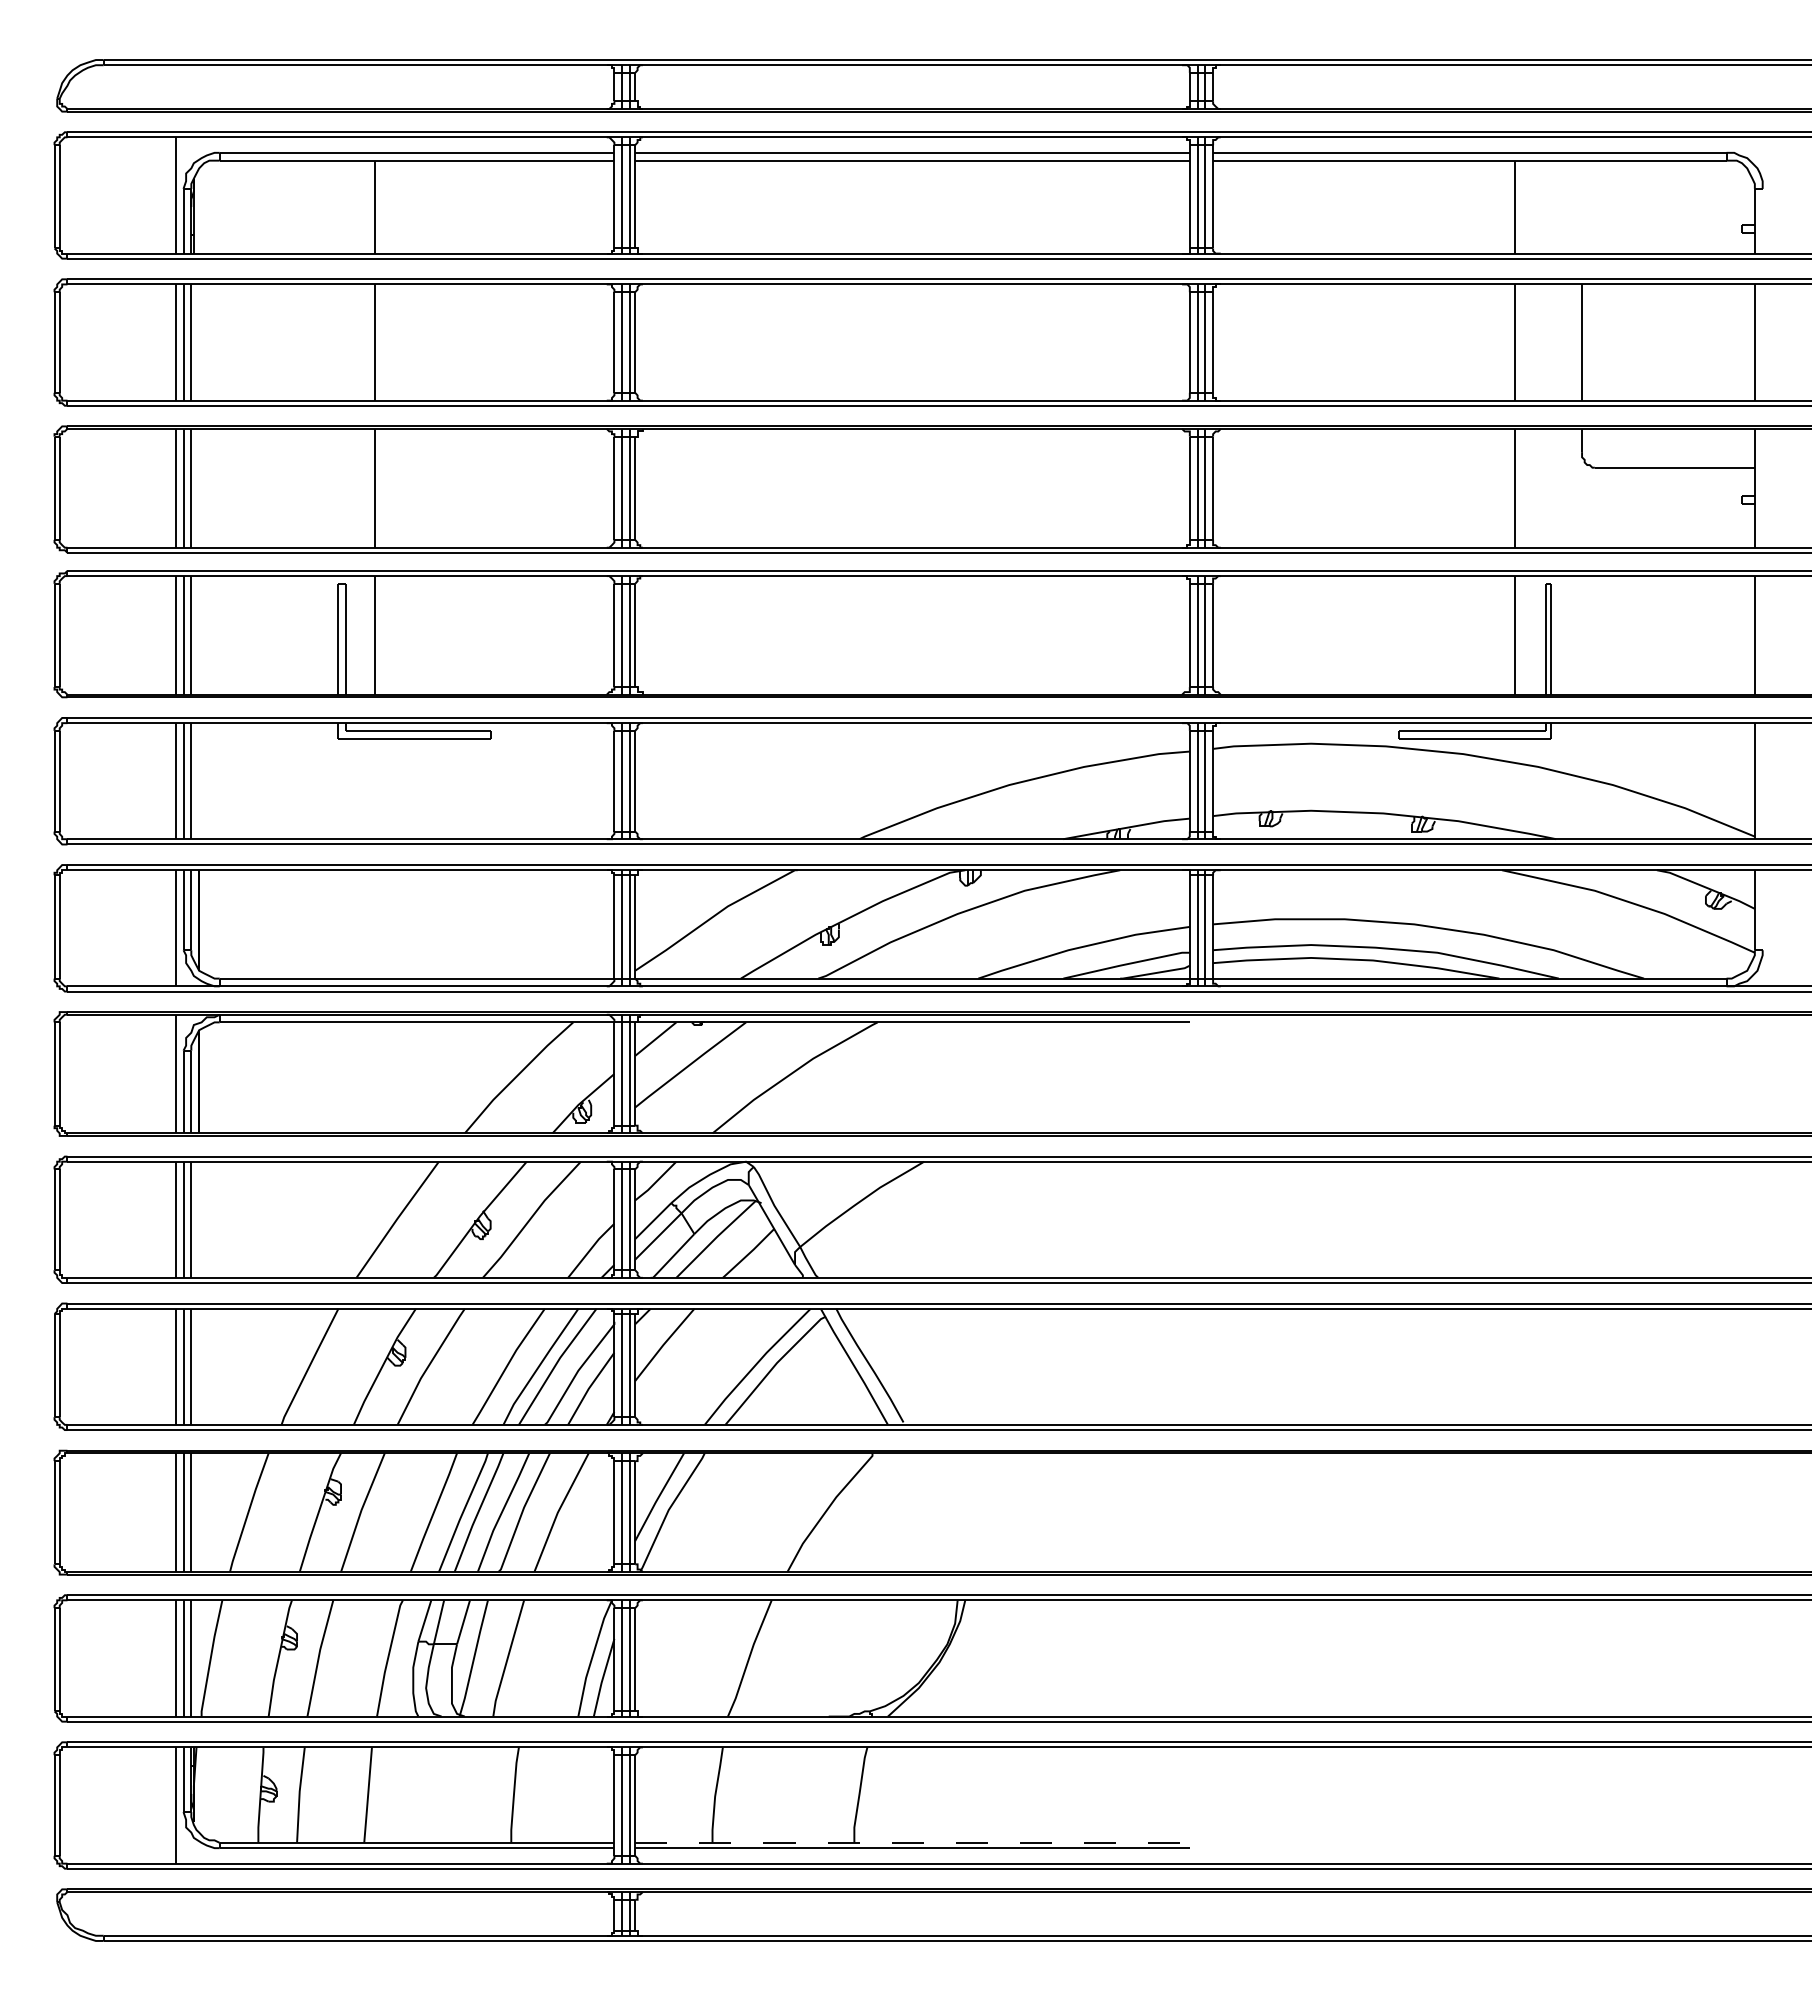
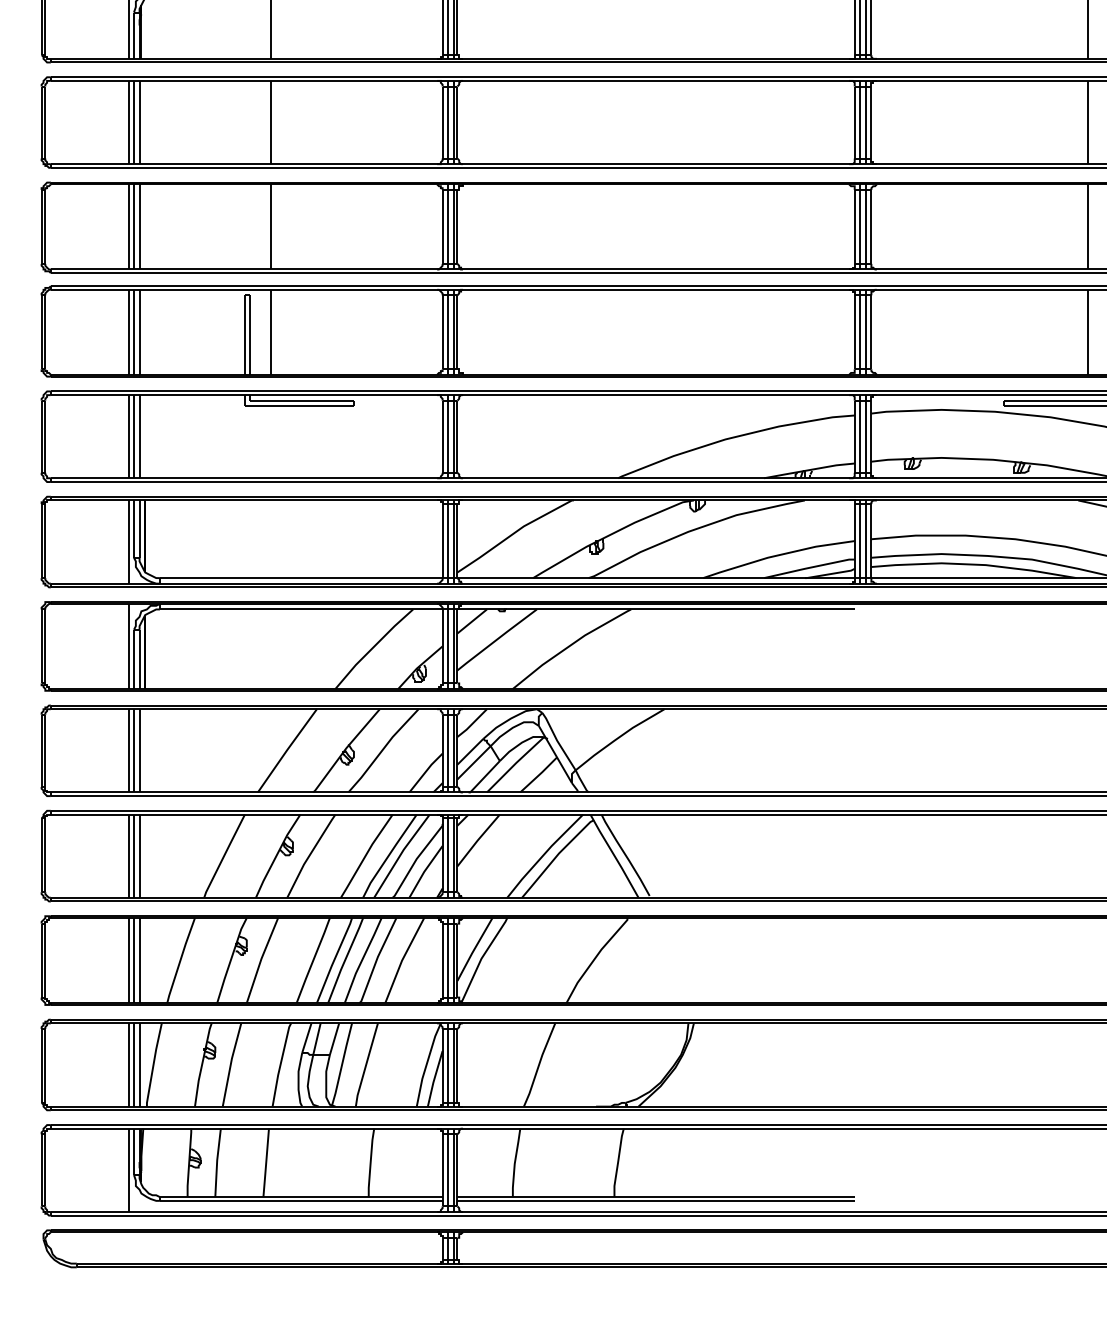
line: (912, 1842) -> (656, 1196), dashed -> solid

